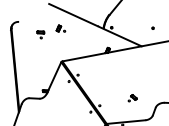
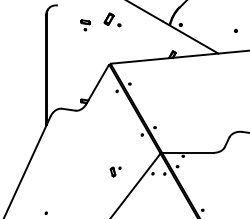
part: (60, 28) -> (112, 19), size x1.4
part: (132, 98) -> (199, 121), removed

